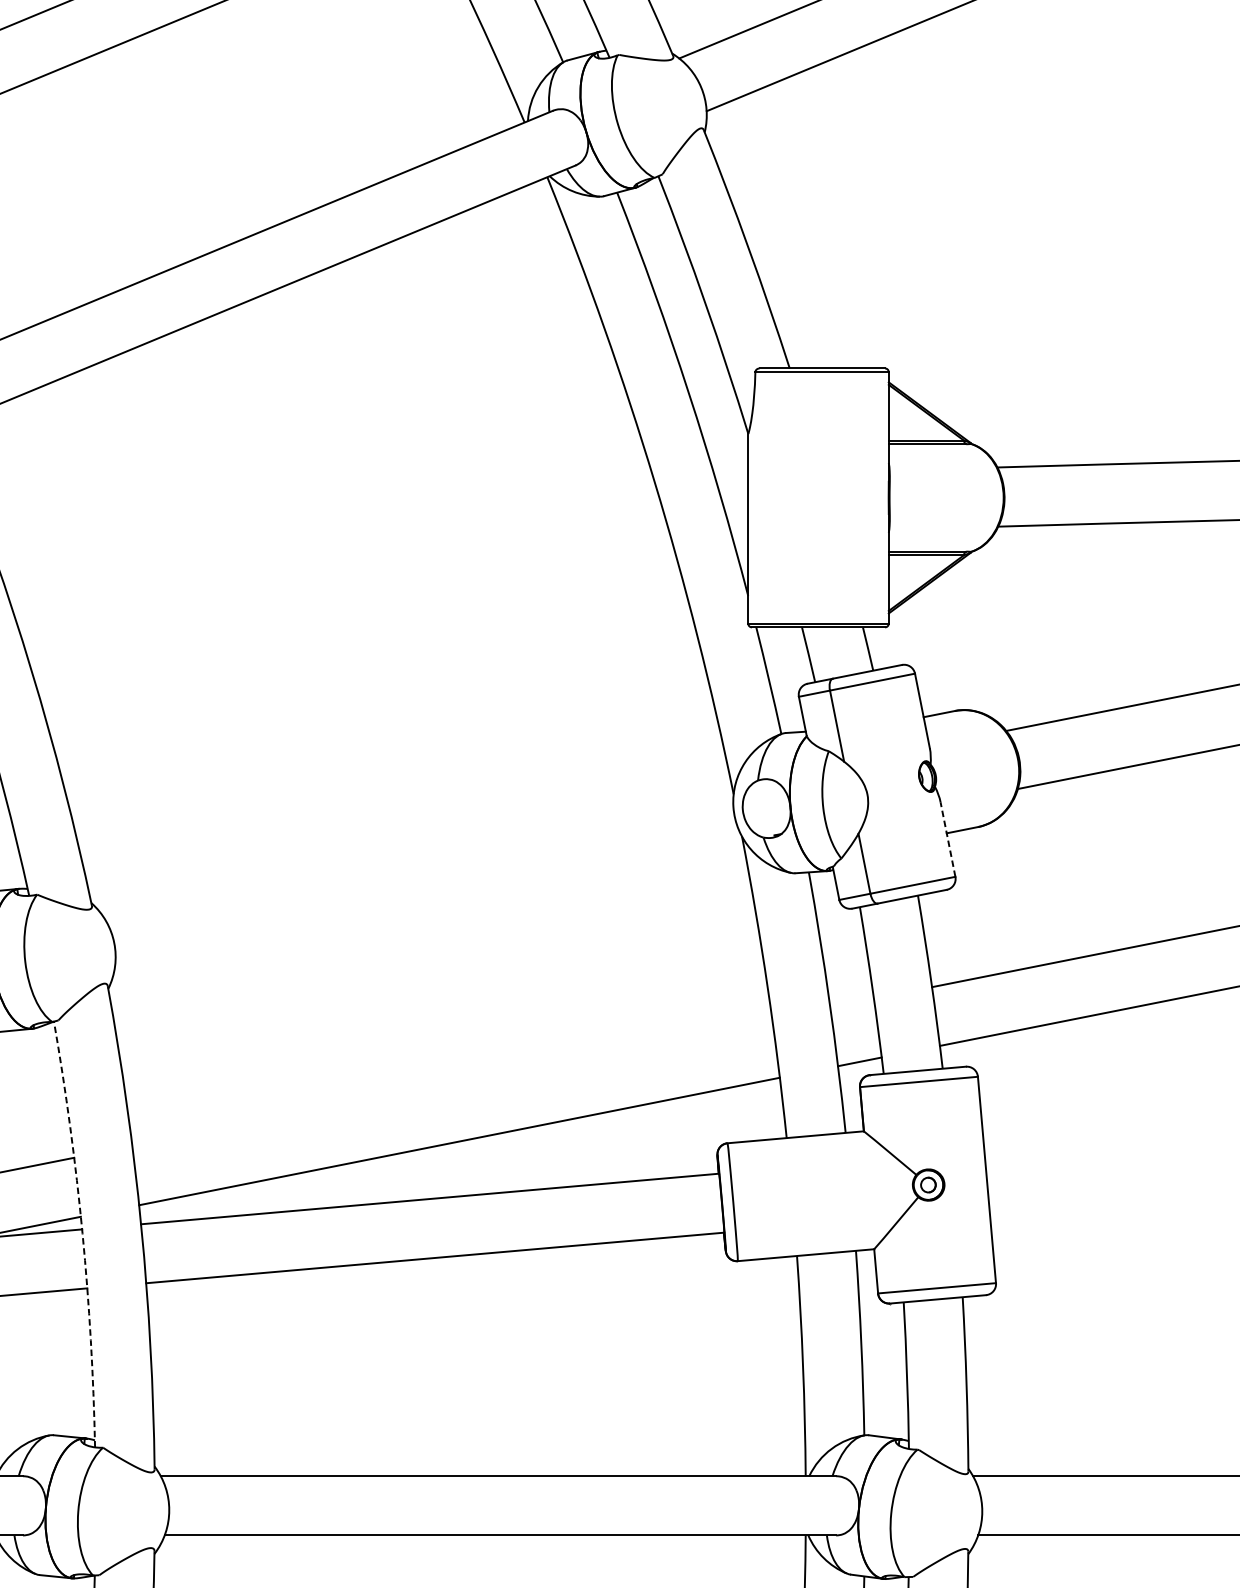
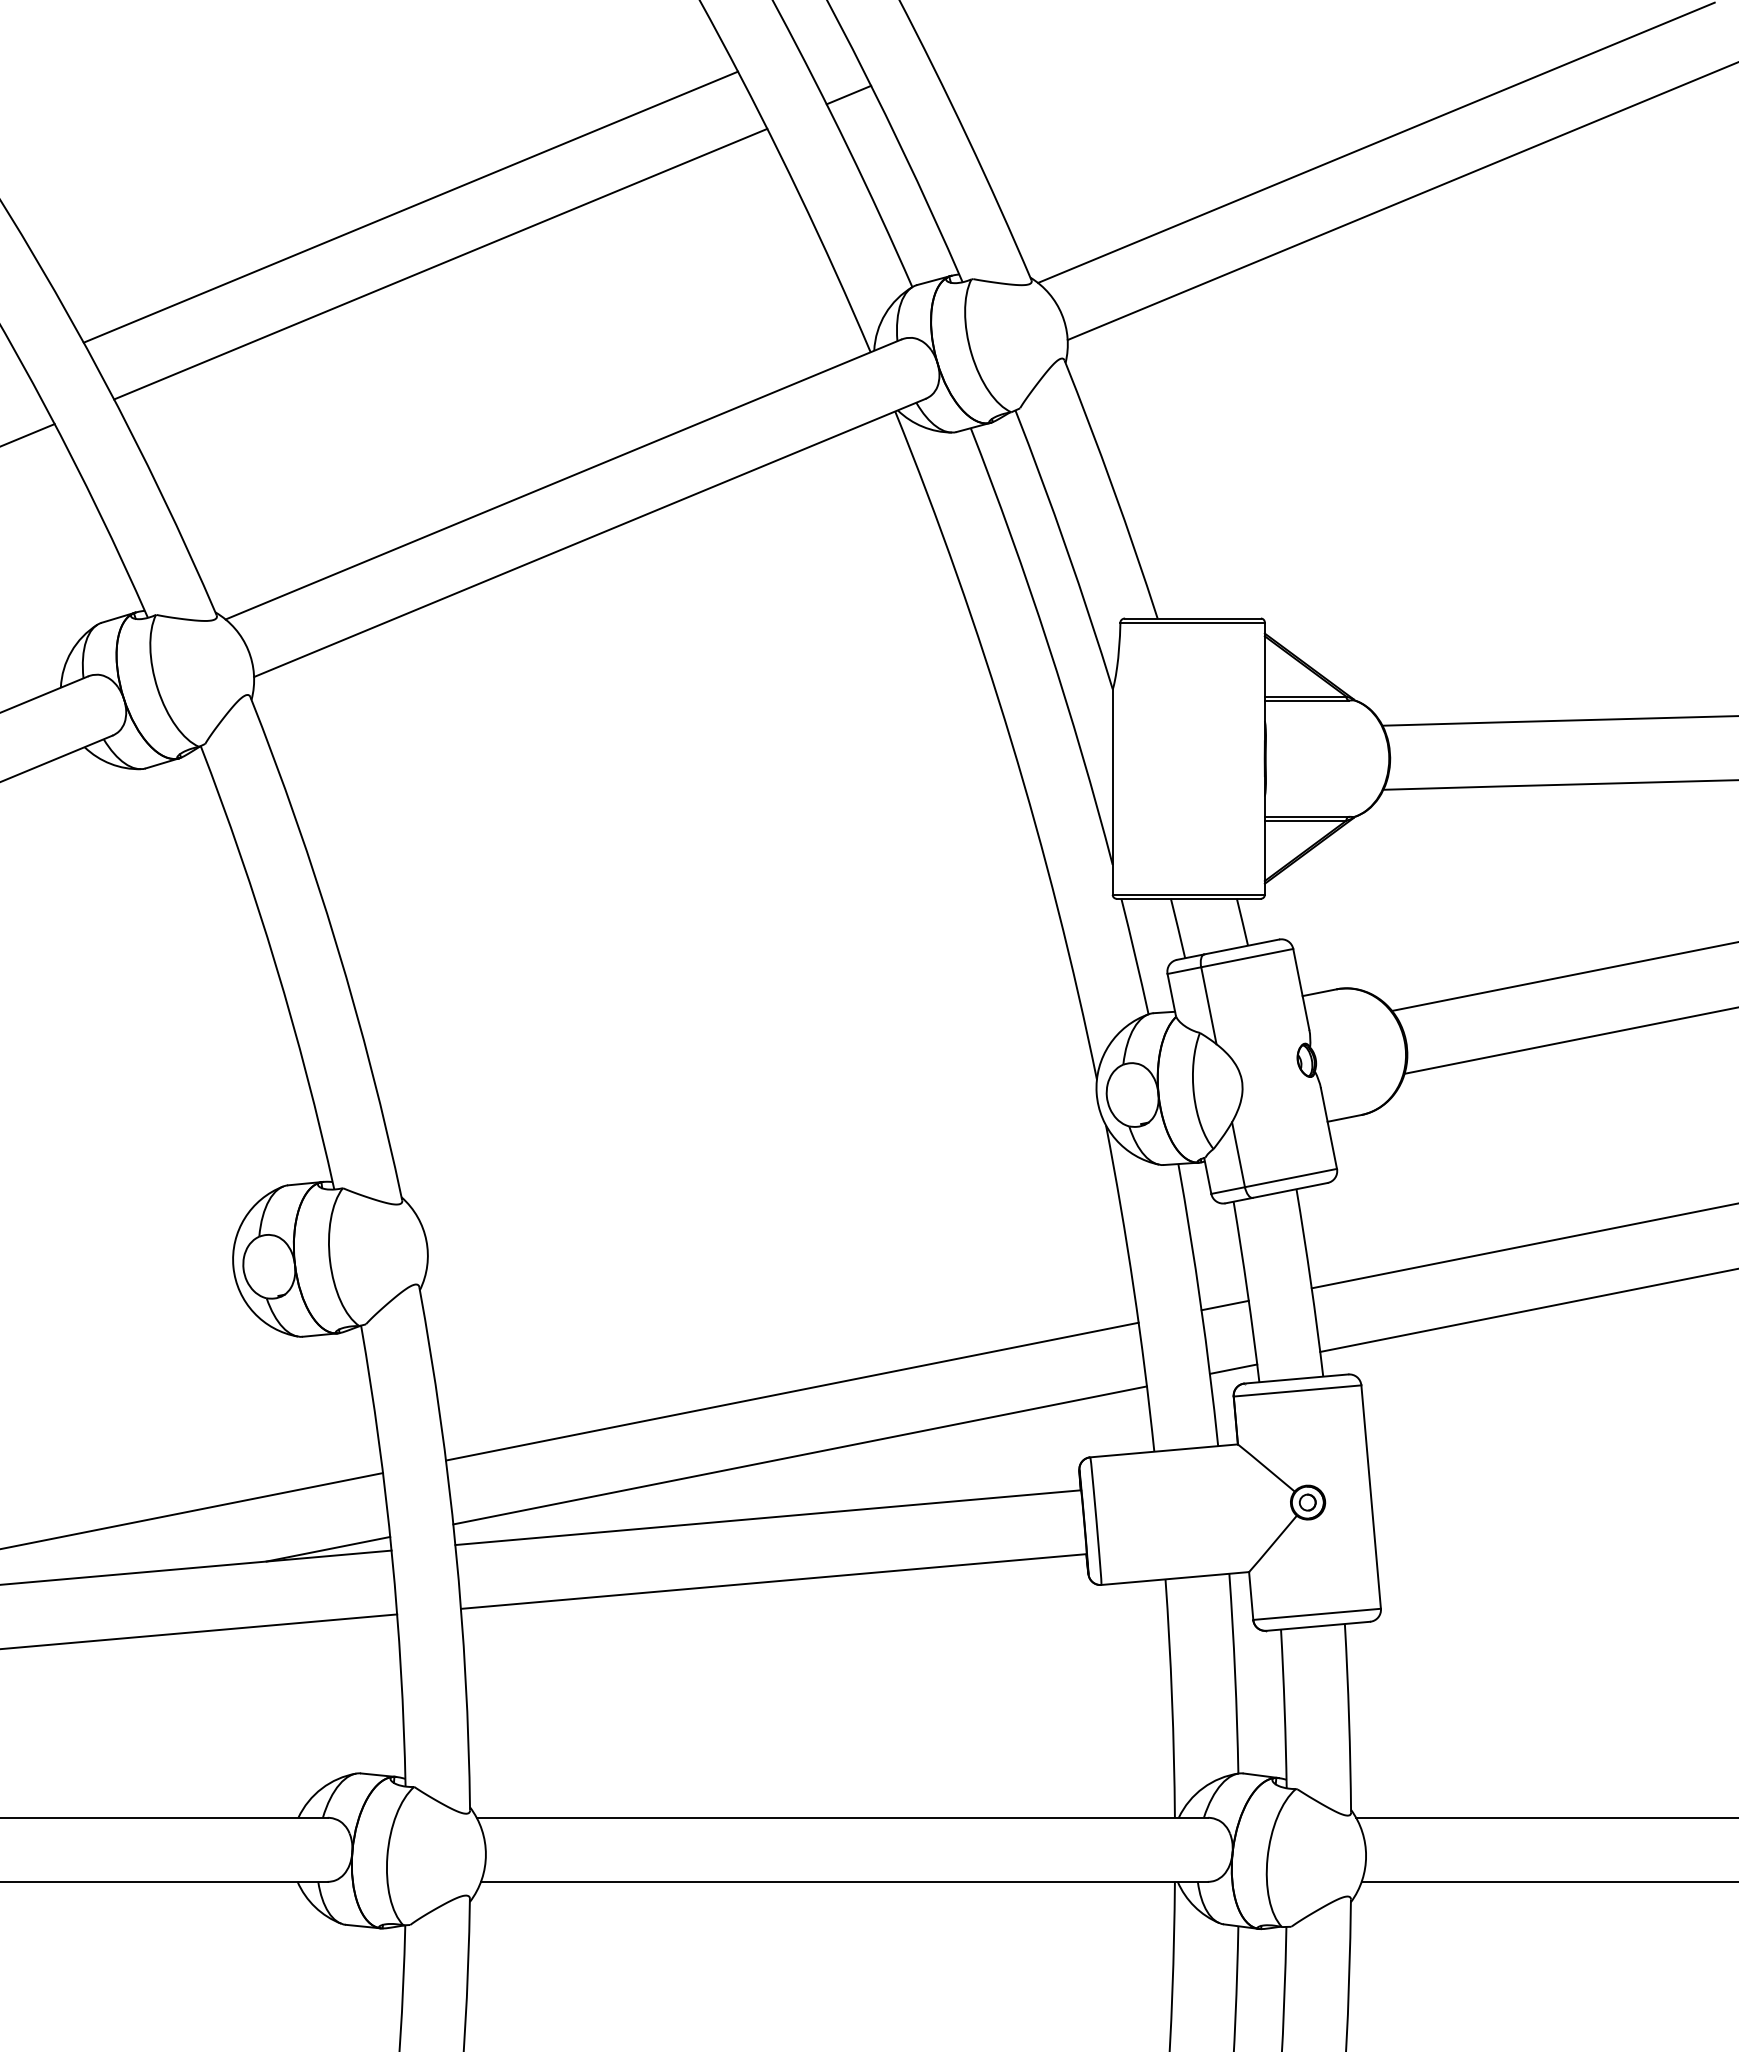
line: (947, 839) -> (1328, 1128), dashed -> solid
line: (851, 1003) -> (1224, 1305), added
line: (452, 1082) -> (792, 1391), added
arc: (82, 1233) -> (392, 1555), dashed -> solid

